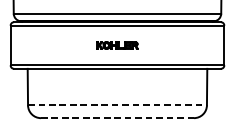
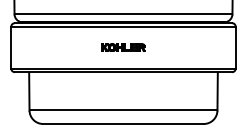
line: (117, 105) -> (123, 110), dashed -> solid
line: (117, 117) -> (123, 123), dashed -> solid

